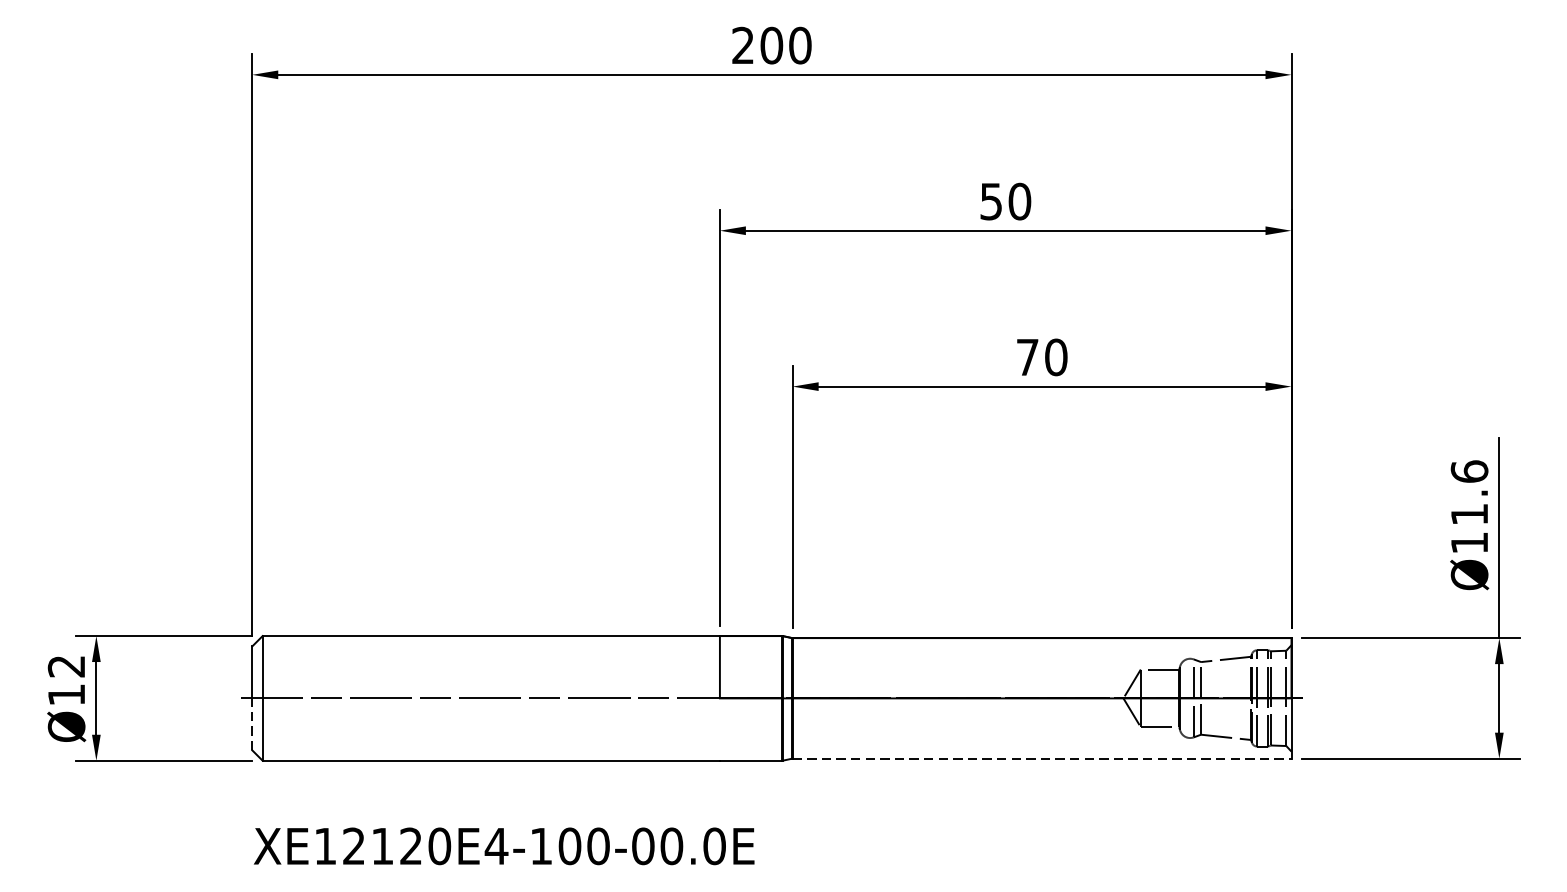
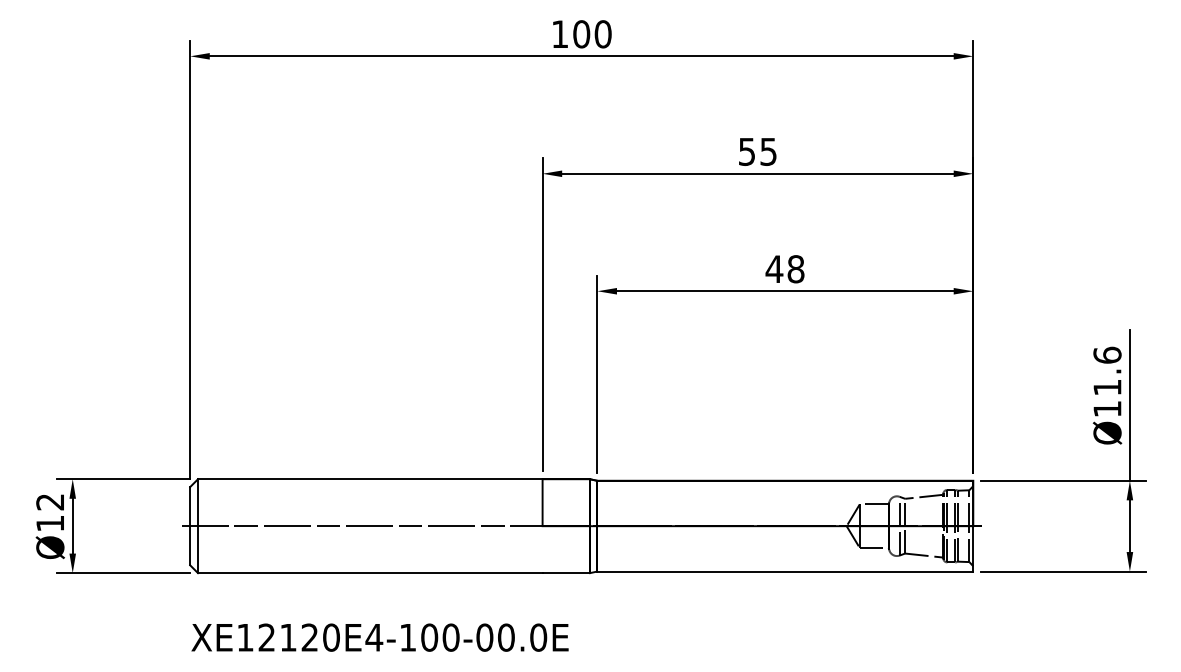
text: (742, 44) -> (559, 33), 200 -> 100
text: (1019, 201) -> (768, 151), 50 -> 55
text: (1040, 357) -> (784, 269), 70 -> 48
line: (252, 724) -> (190, 545), dashed -> solid
line: (1042, 758) -> (785, 571), dashed -> solid

